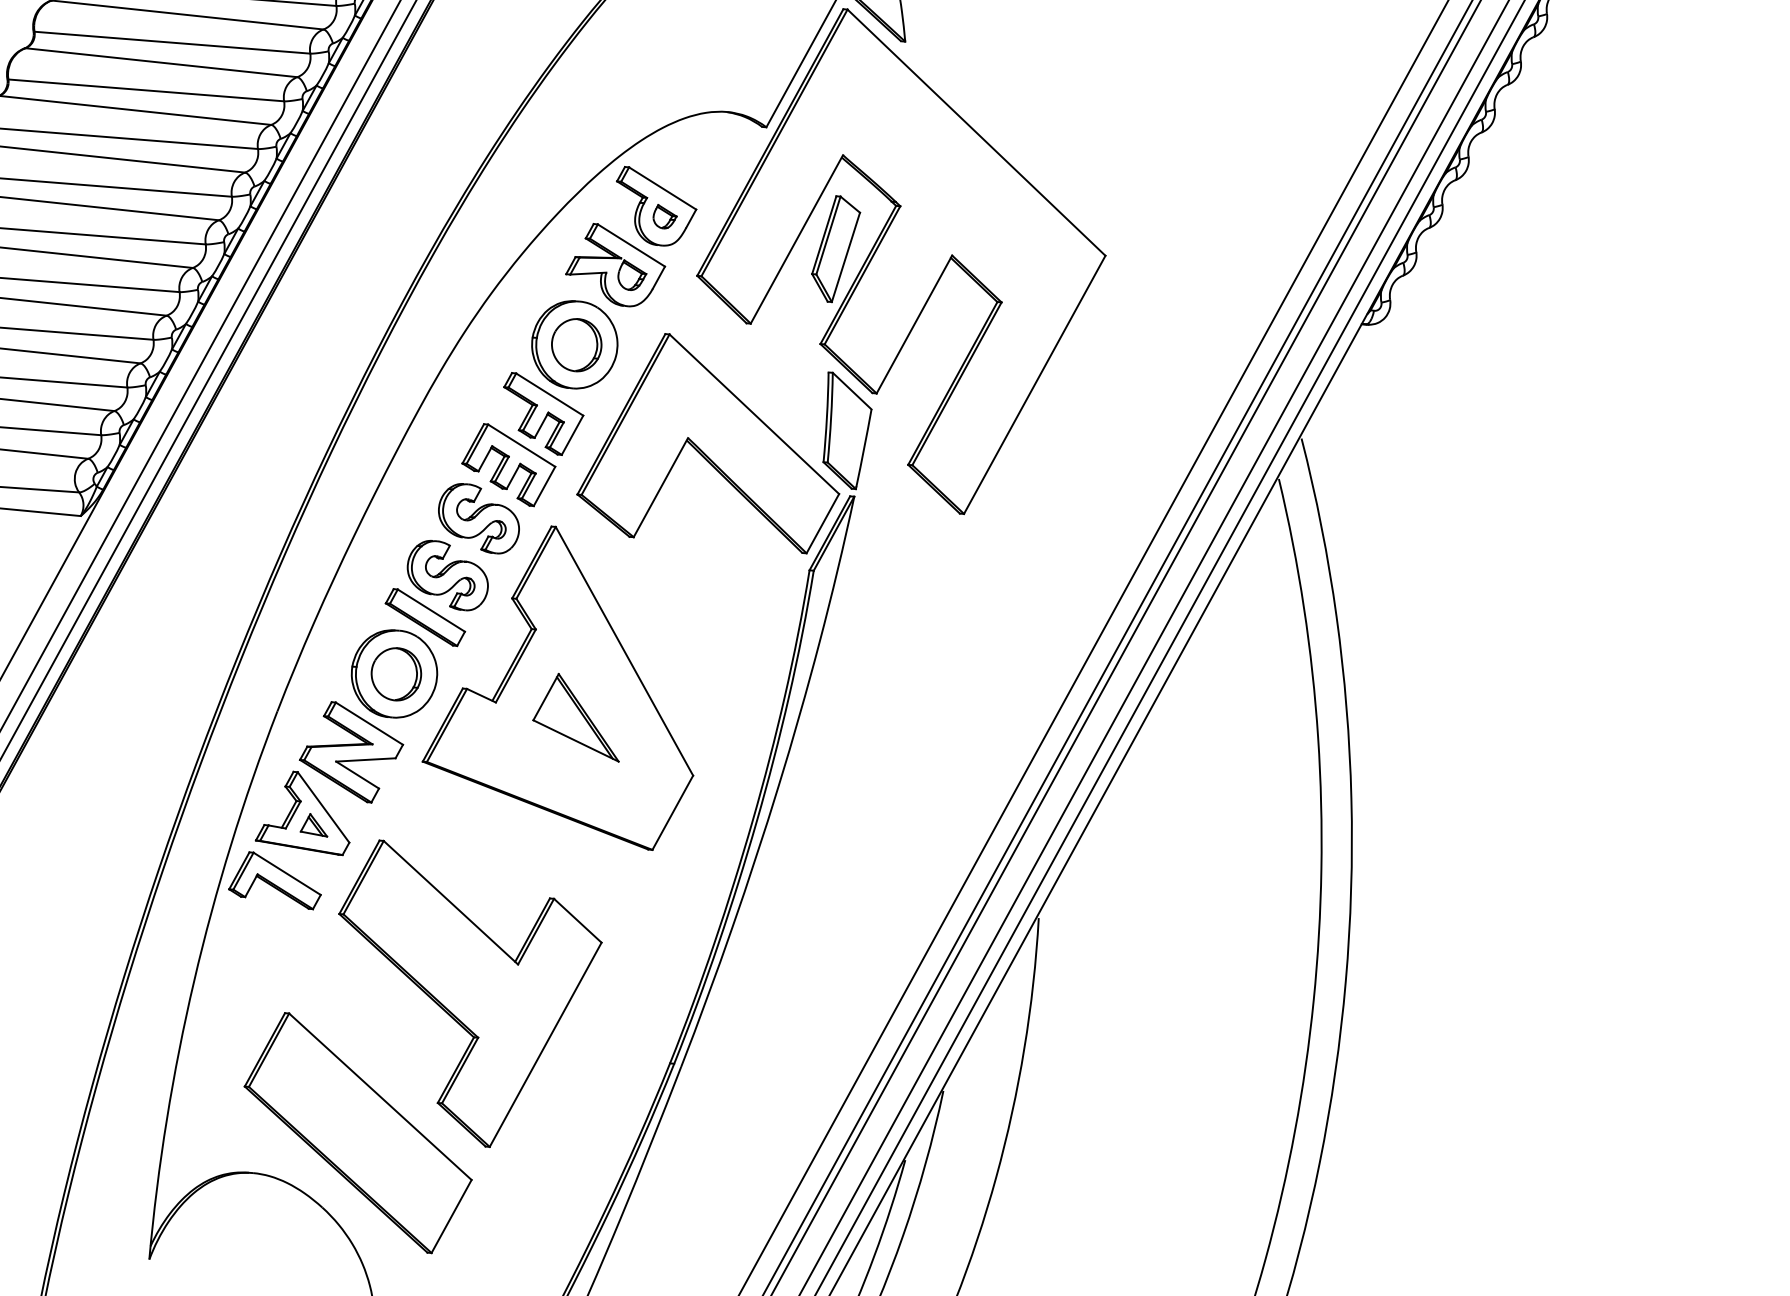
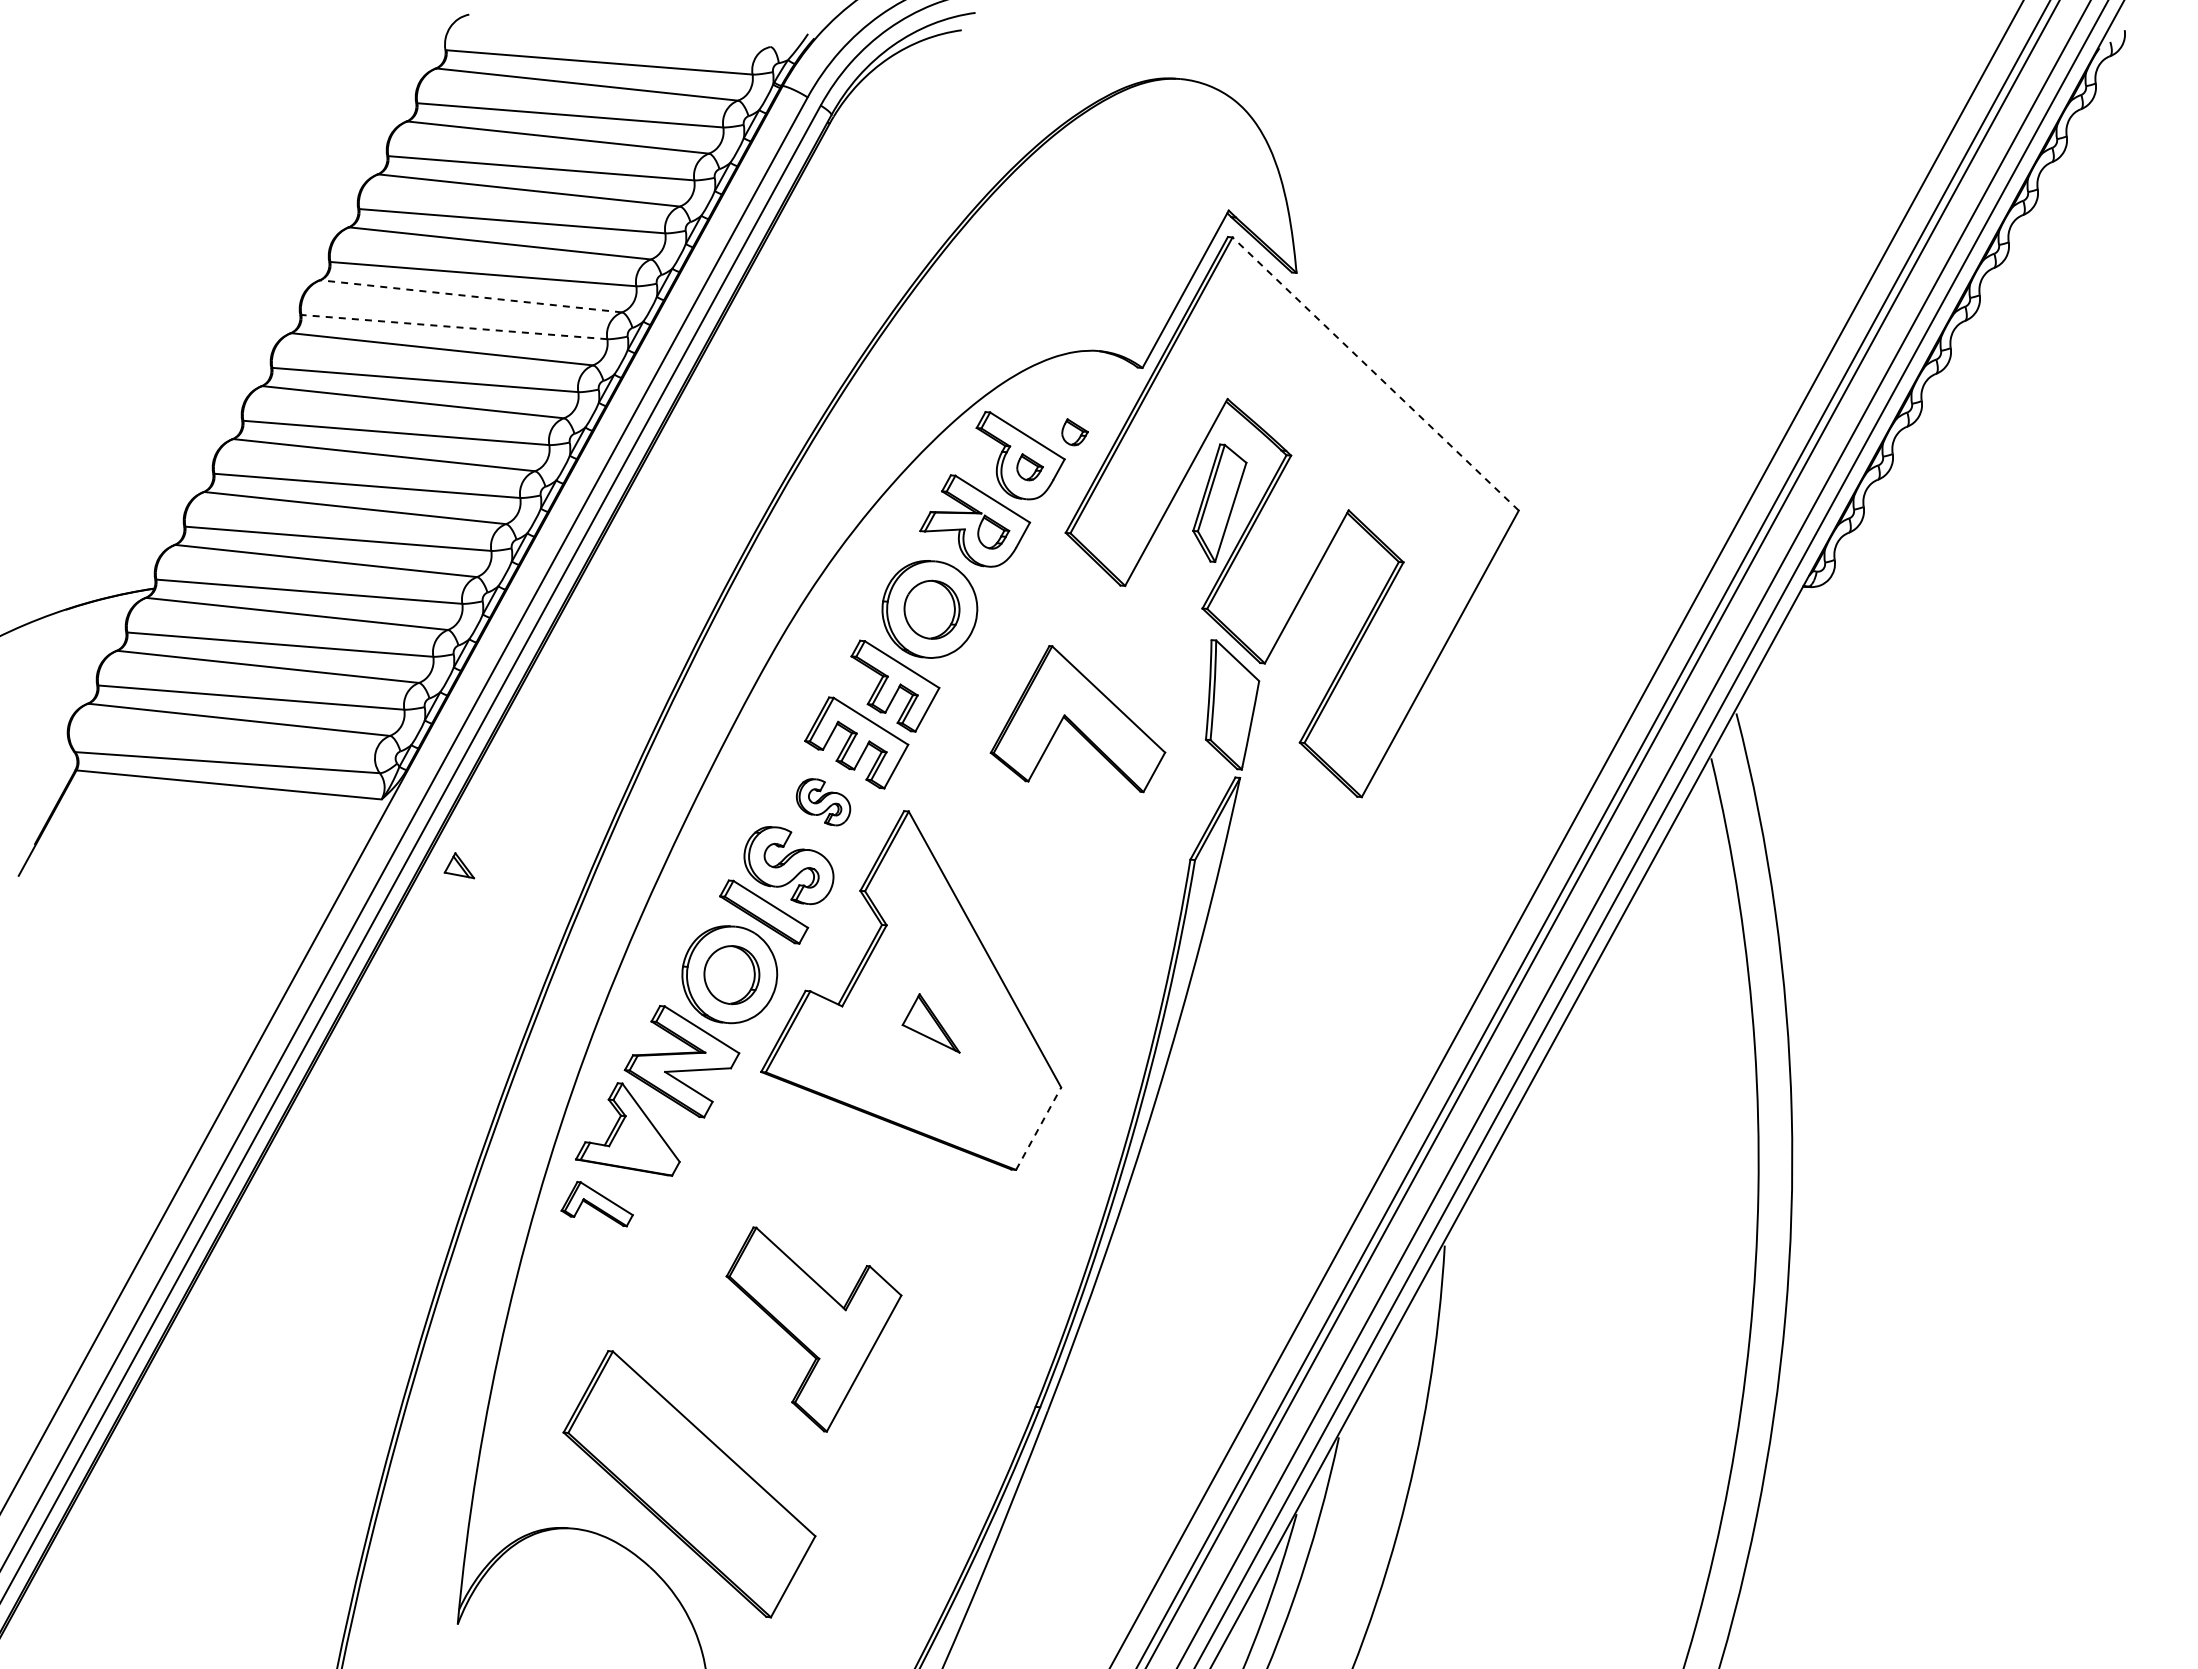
line: (161, 62) -> (471, 296), solid -> dashed
line: (145, 90) -> (453, 327), solid -> dashed
line: (976, 133) -> (1375, 374), solid -> dashed
part: (705, 185) -> (1074, 432), added
part: (707, 443) -> (1077, 718), size x0.6
part: (478, 517) -> (823, 801), size x0.6
part: (575, 717) -> (930, 1023), size x0.6
line: (672, 812) -> (1038, 1128), solid -> dashed
part: (314, 825) -> (459, 865), moved
part: (275, 880) -> (597, 1203), size x0.7
part: (469, 993) -> (813, 1329), size x0.6

